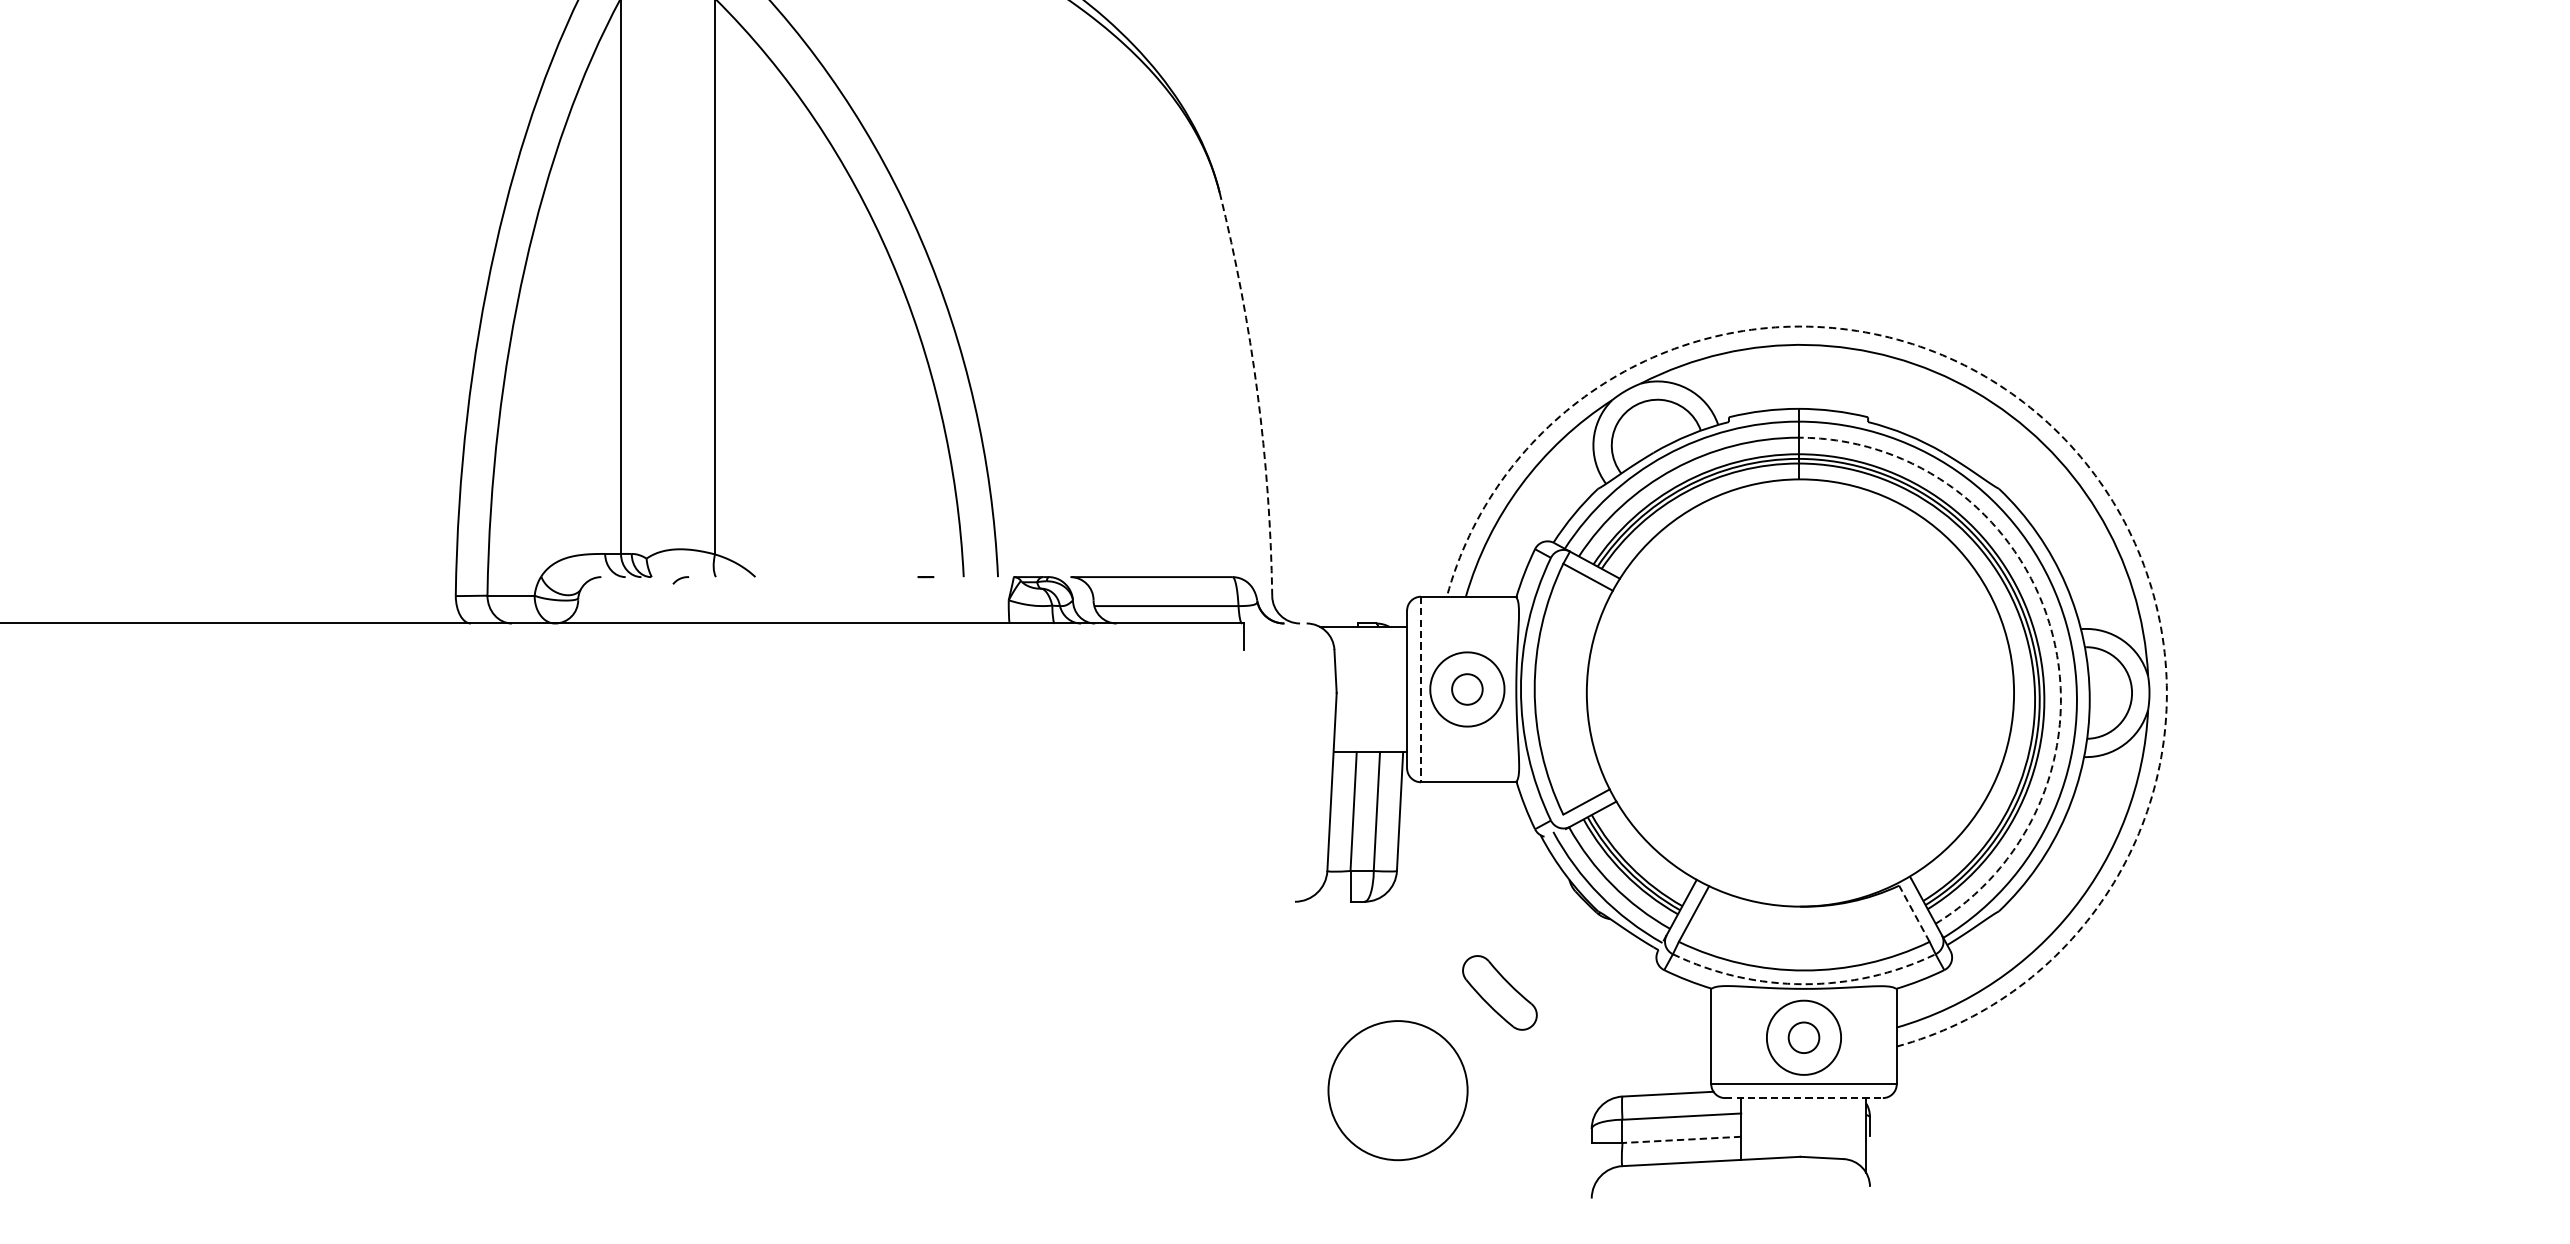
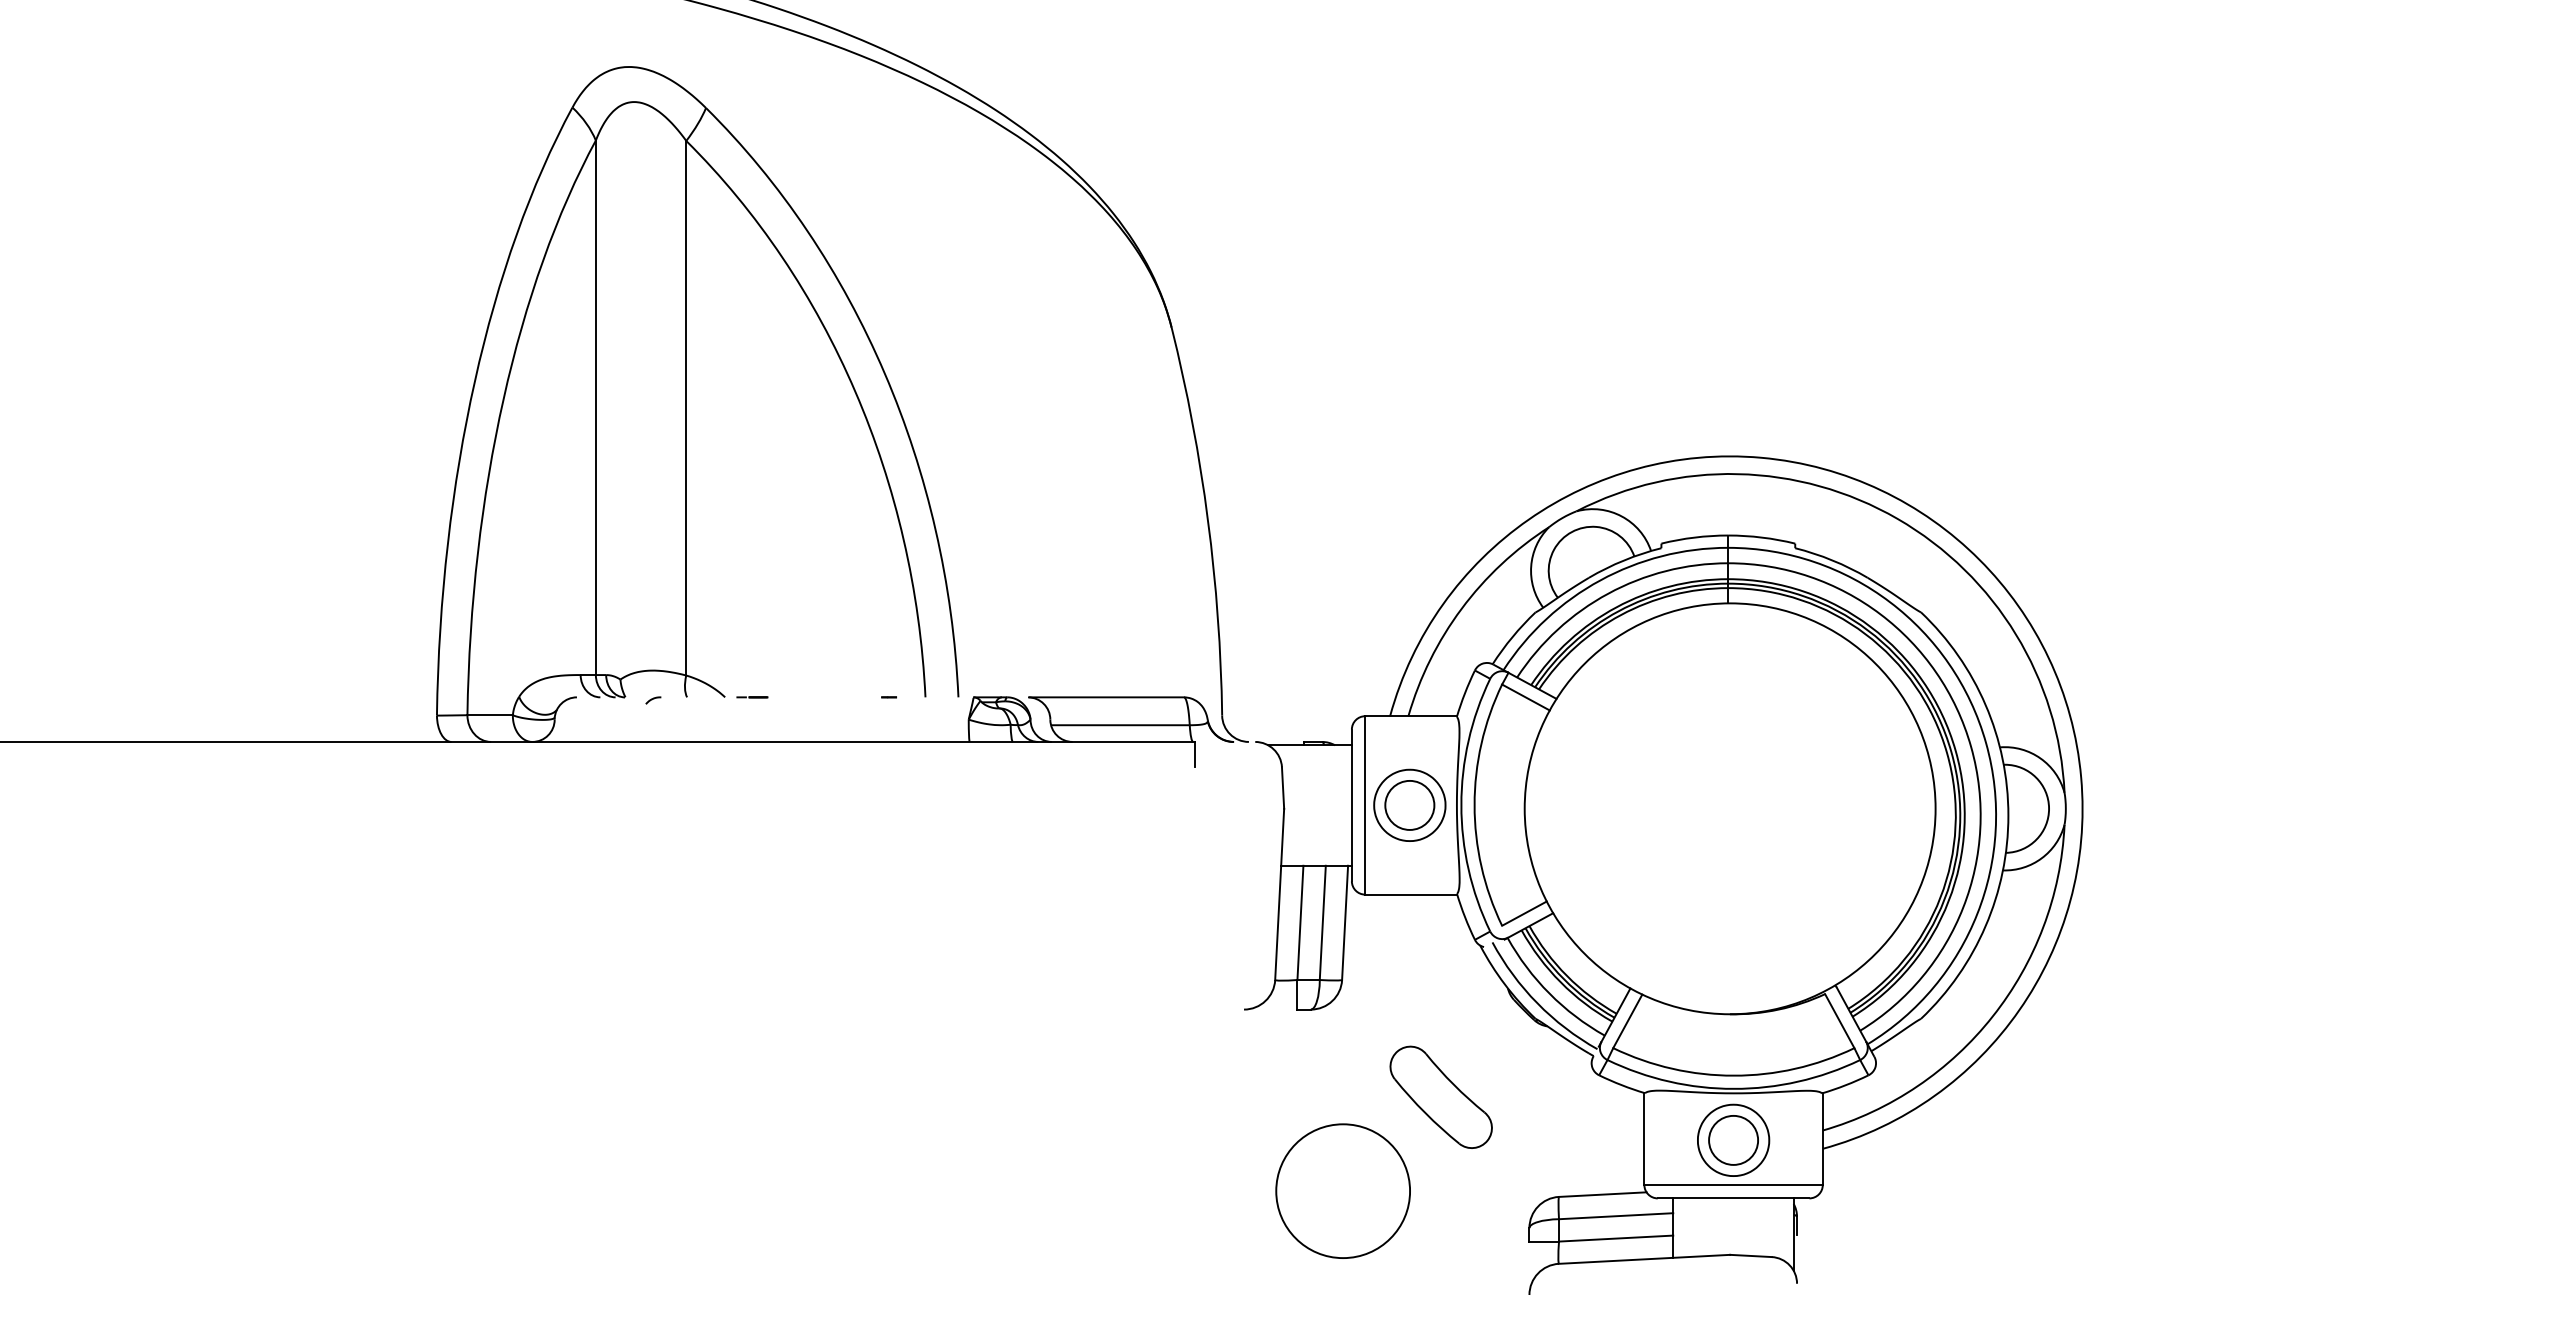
arc: (1258, 393) -> (1208, 520), dashed -> solid
arc: (2059, 433) -> (1979, 559), dashed -> solid
line: (783, 577) -> (752, 697), added
arc: (2051, 629) -> (1971, 747), dashed -> solid
circle: (1467, 688) -> (1409, 804), size x1.67
line: (1421, 689) -> (1365, 805), dashed -> solid
line: (1914, 914) -> (1839, 1021), dashed -> solid
arc: (1803, 983) -> (1733, 1088), dashed -> solid
part: (1499, 992) -> (1440, 1096), size x1.43
circle: (1803, 1036) -> (1733, 1139), size x1.67
line: (1803, 1098) -> (1733, 1198), dashed -> solid
line: (1681, 1139) -> (1615, 1238), dashed -> solid

